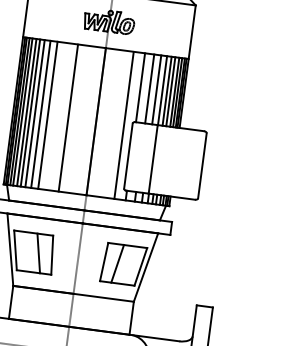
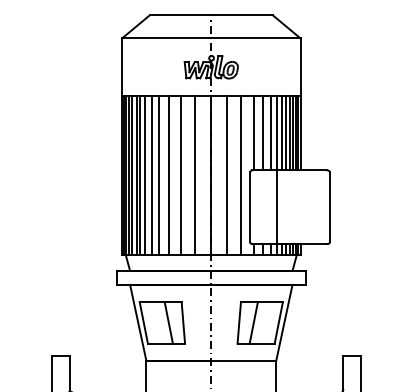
line: (57, 116) -> (169, 175), added
line: (81, 119) -> (195, 175), added
line: (111, 123) -> (227, 175), added

